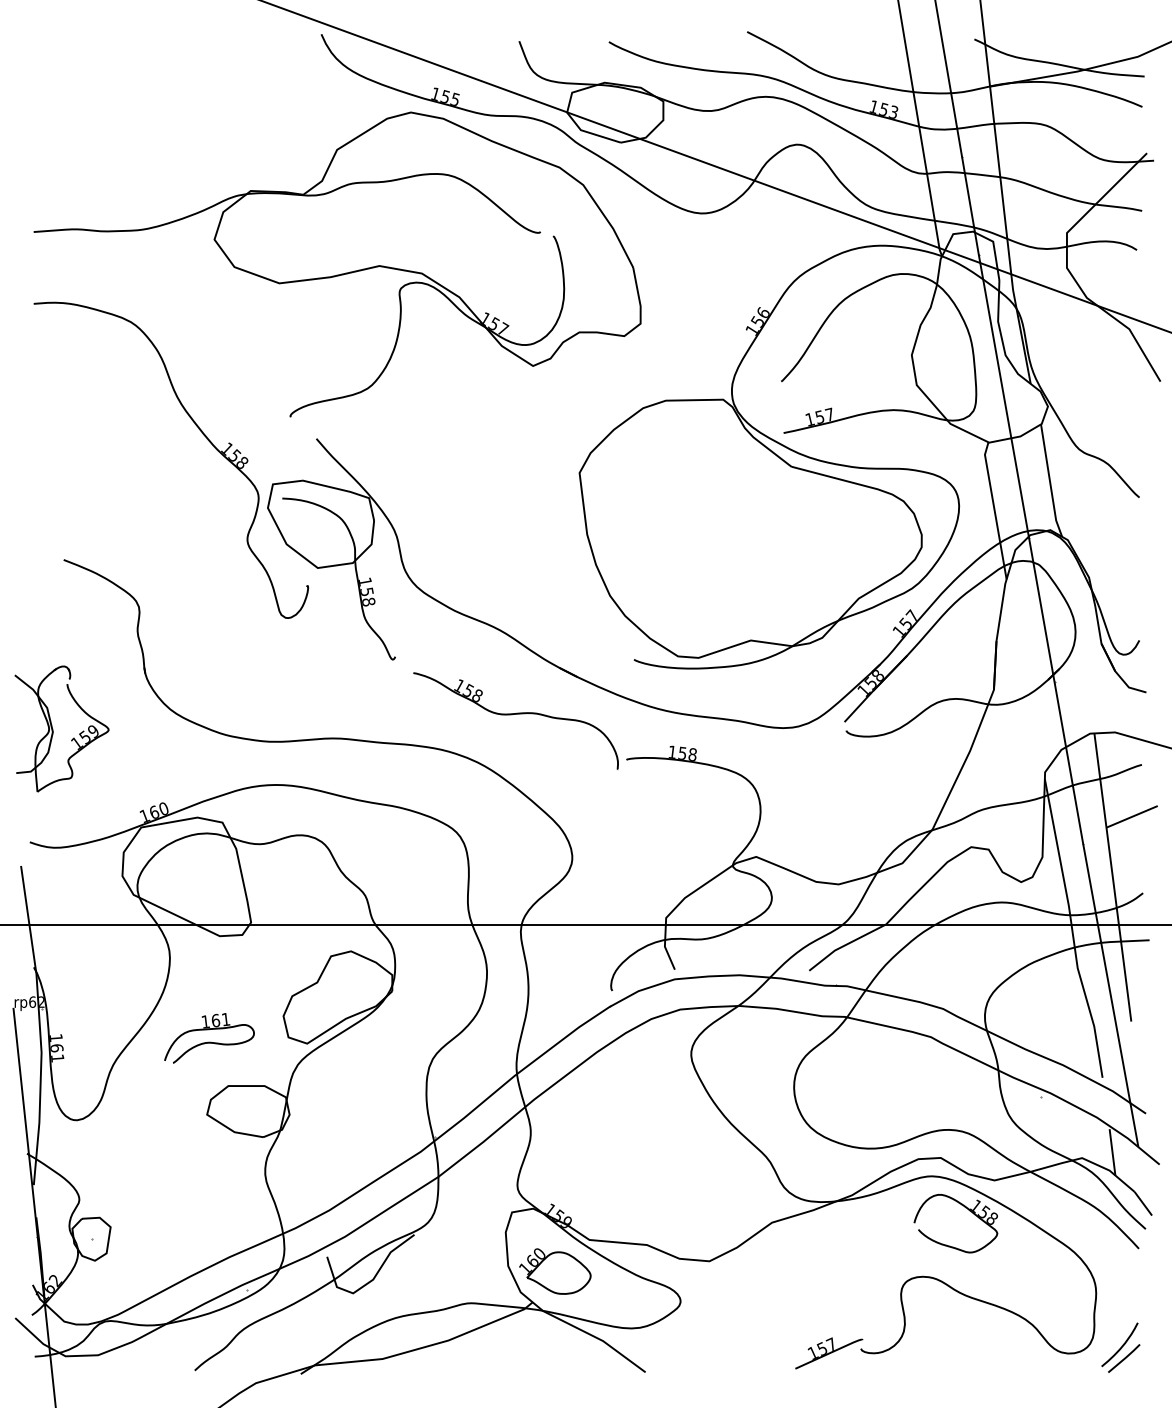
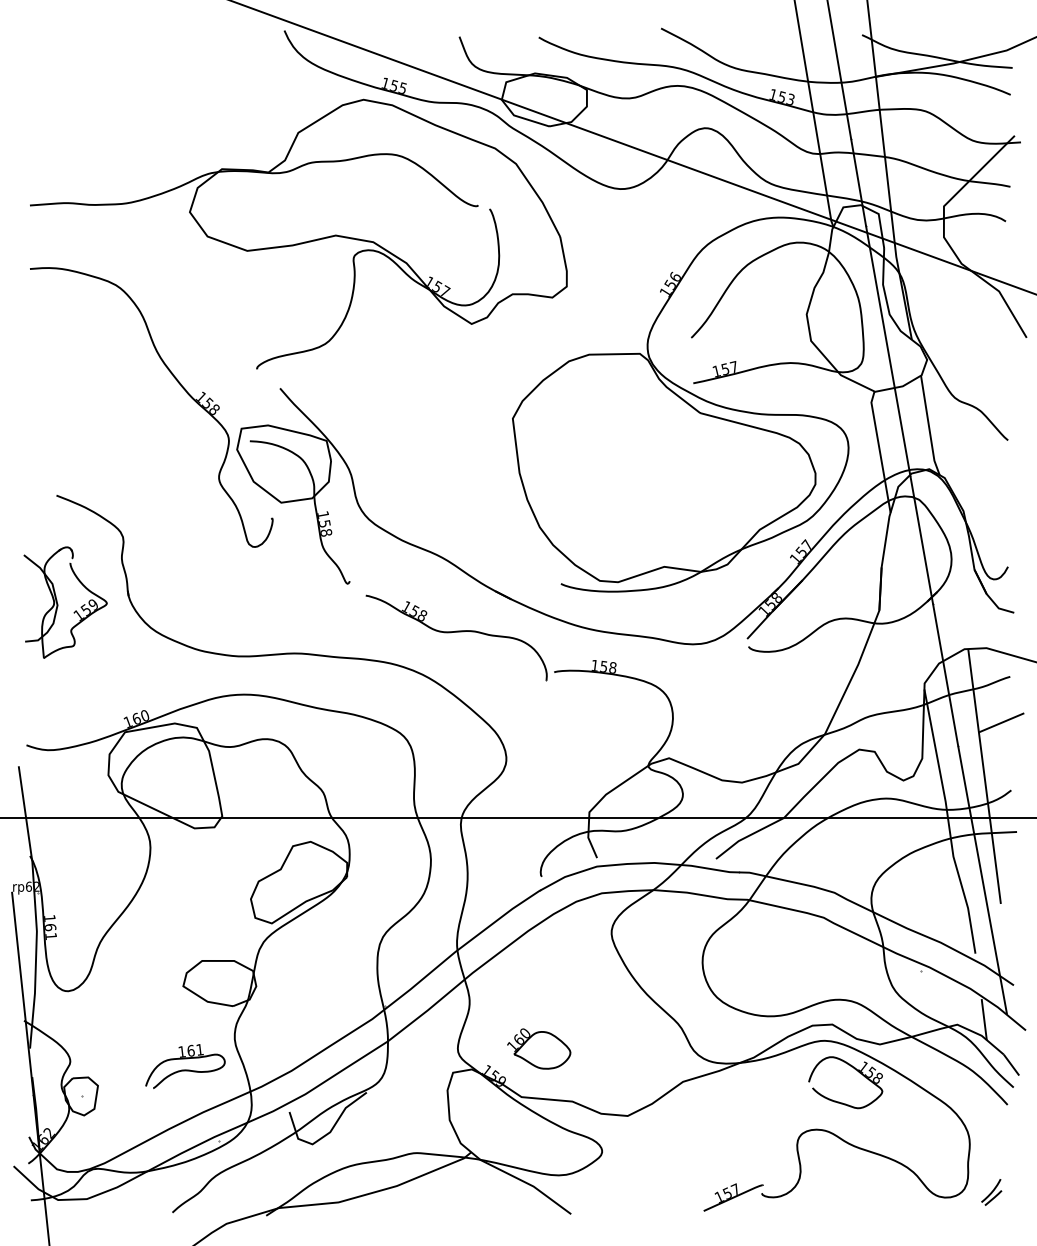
part: (53, 729) -> (58, 603), moved
part: (209, 1038) -> (185, 1066), moved
part: (555, 1271) -> (539, 1048), moved
part: (1120, 1347) -> (991, 1192), size x0.6

